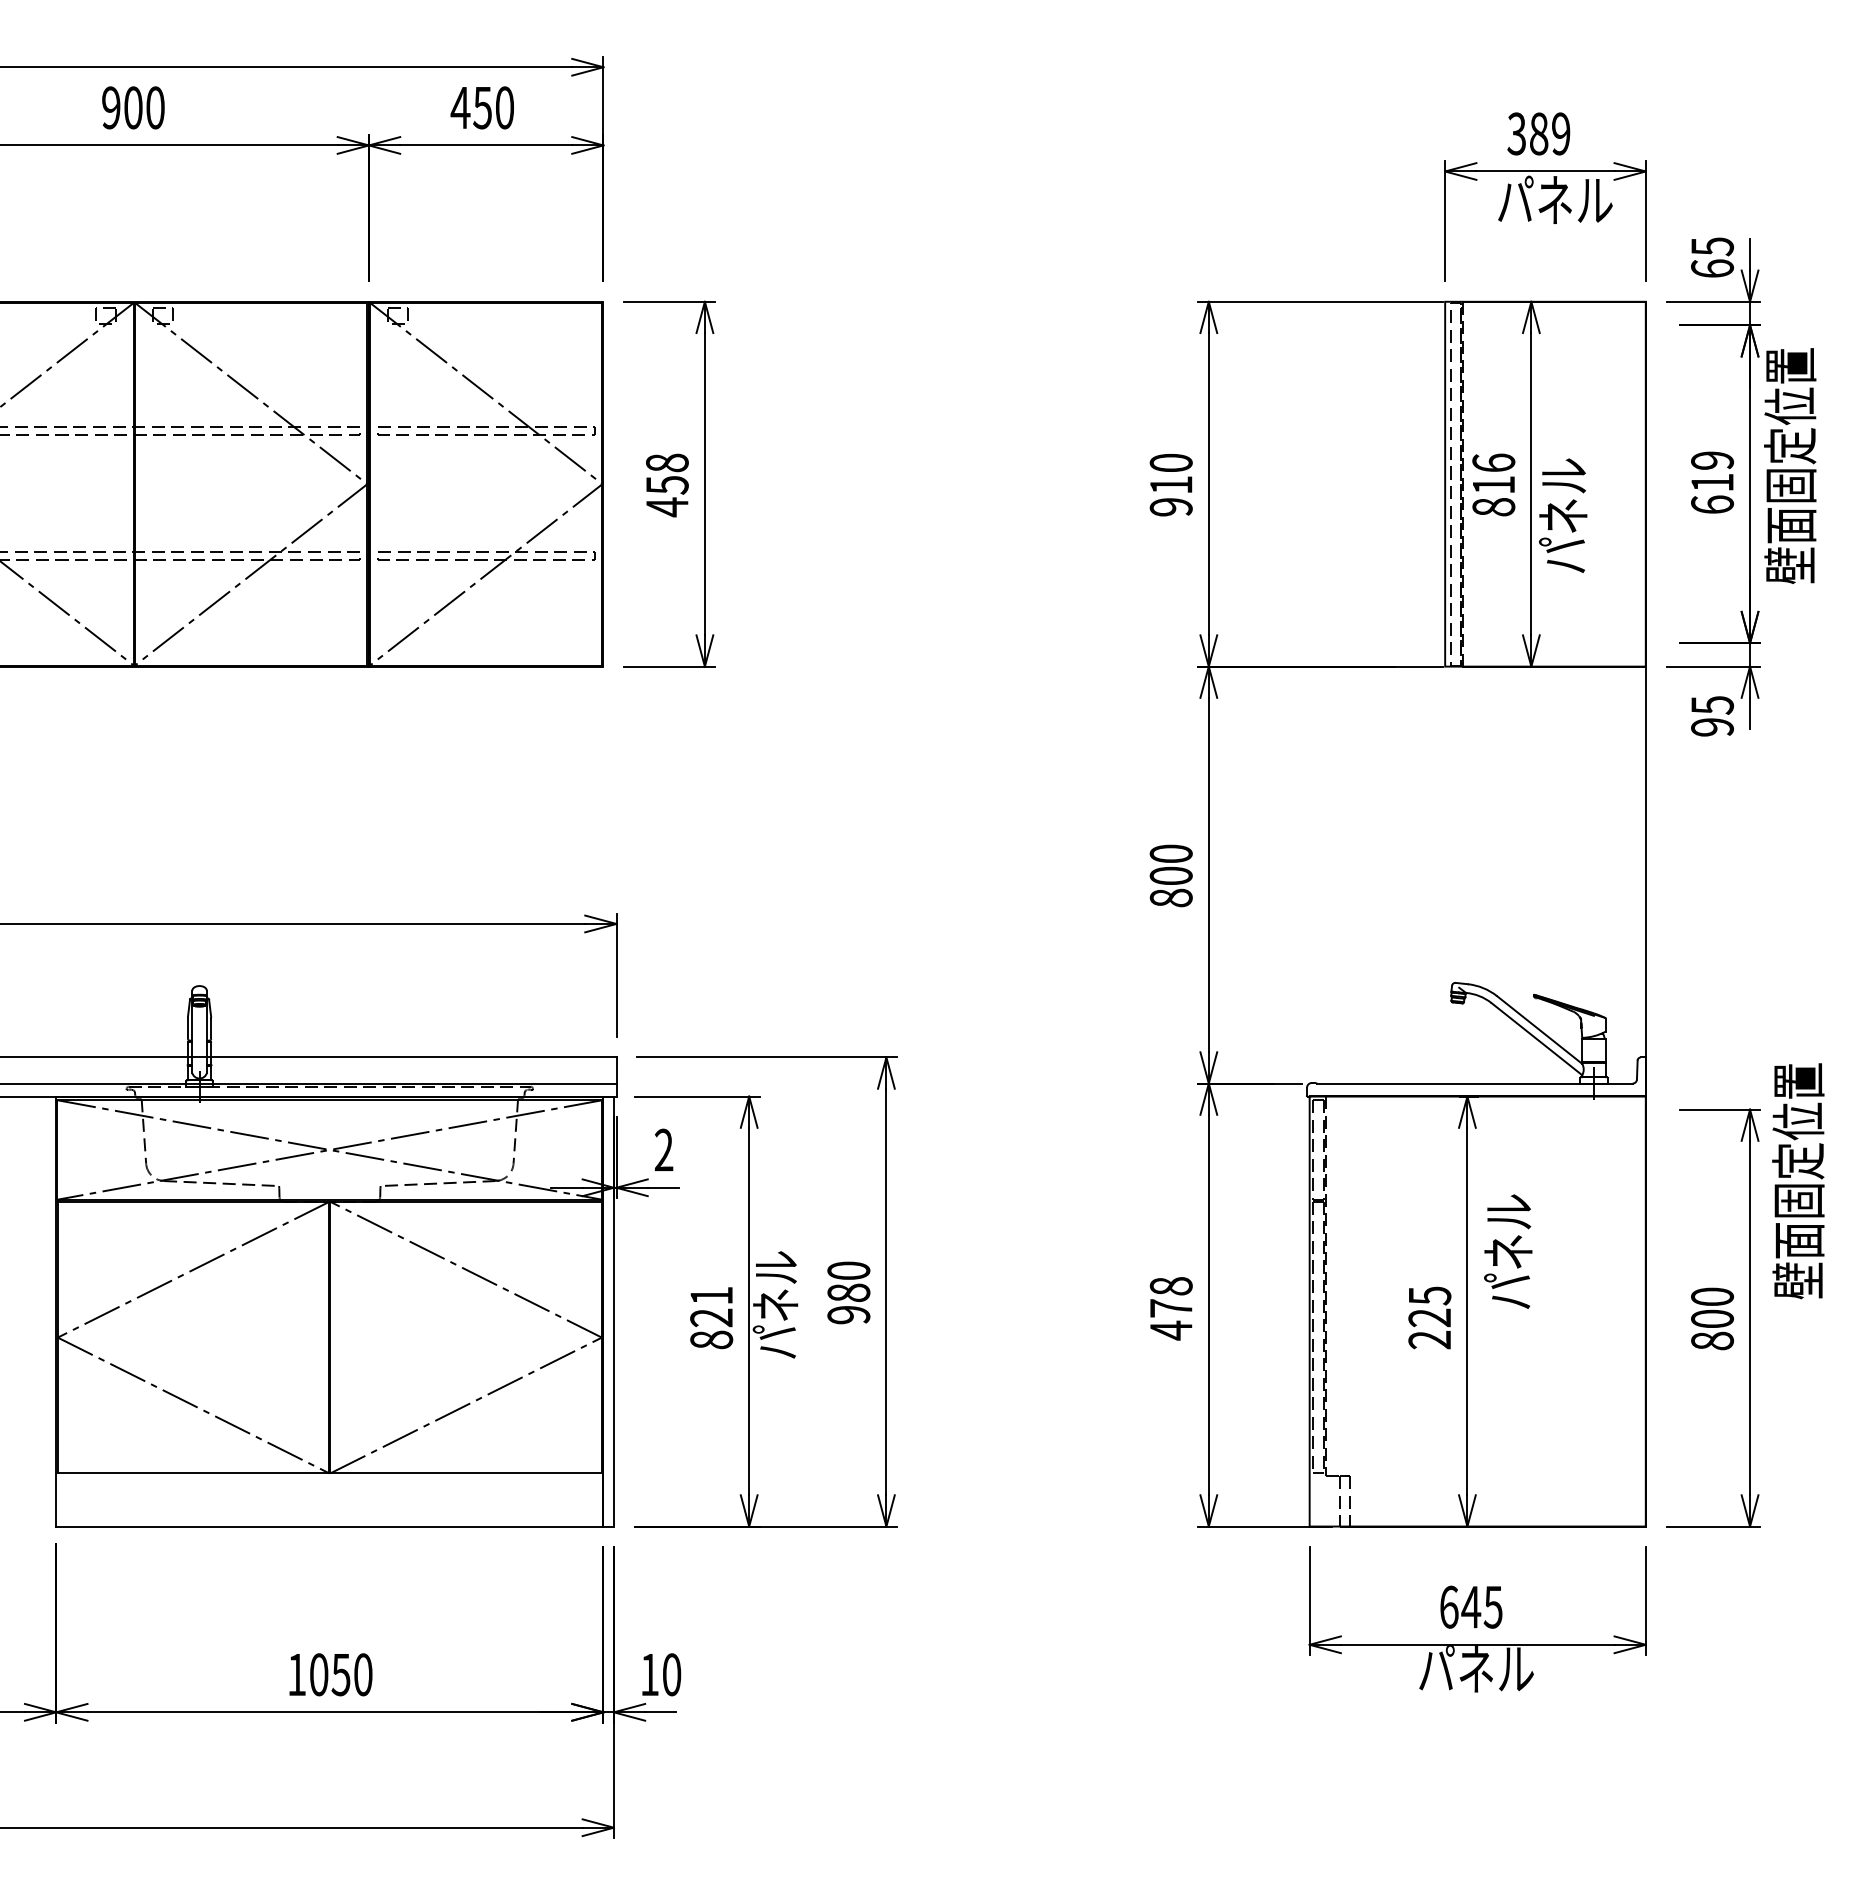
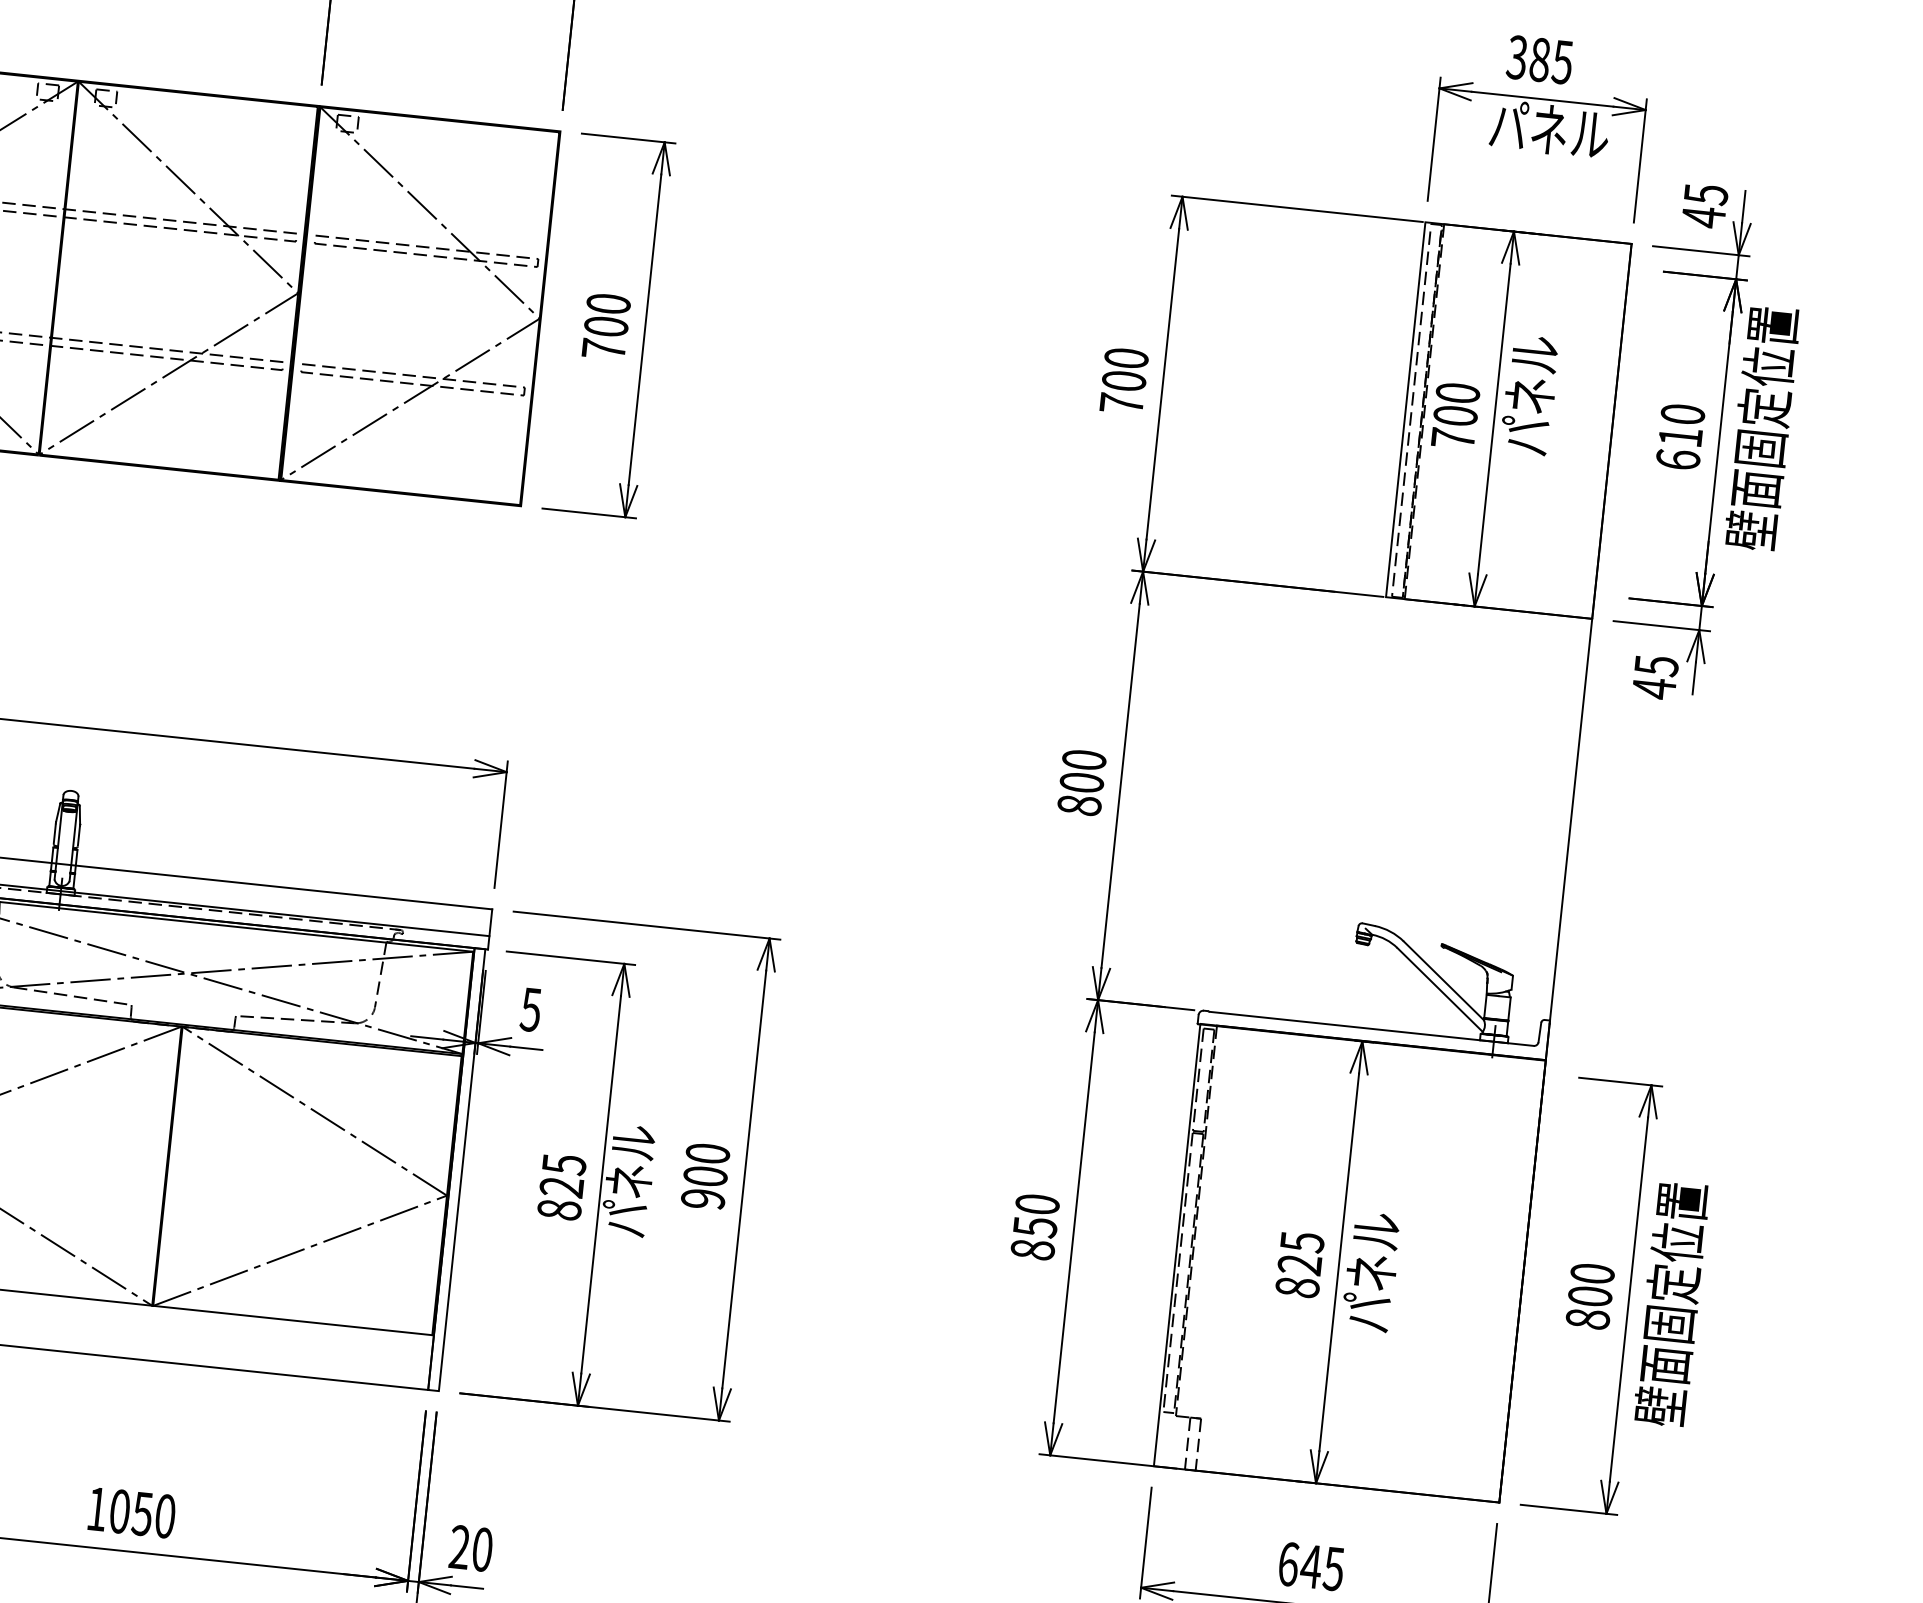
text: (1560, 133) -> (1562, 61), 389 -> 385
text: (1712, 268) -> (1703, 216), 65 -> 45
text: (1712, 460) -> (1683, 414), 619 -> 610
text: (1493, 484) -> (1455, 415), 816 -> 700
text: (666, 485) -> (605, 326), 458 -> 700
text: (1170, 496) -> (1122, 392), 910 -> 700
text: (1563, 515) -> (1530, 395), moved
text: (1712, 727) -> (1654, 688), 95 -> 45
text: (663, 1149) -> (530, 1008), 2 -> 5
text: (1798, 1181) -> (1671, 1304), moved
text: (1508, 1251) -> (1371, 1271), moved
text: (848, 1292) -> (705, 1175), 980 -> 900
text: (711, 1295) -> (564, 1164), 821 -> 825
text: (1170, 1308) -> (1034, 1227), 478 -> 850
text: (1429, 1339) -> (1297, 1286), 225 -> 825
text: (649, 1674) -> (459, 1546), 10 -> 20

